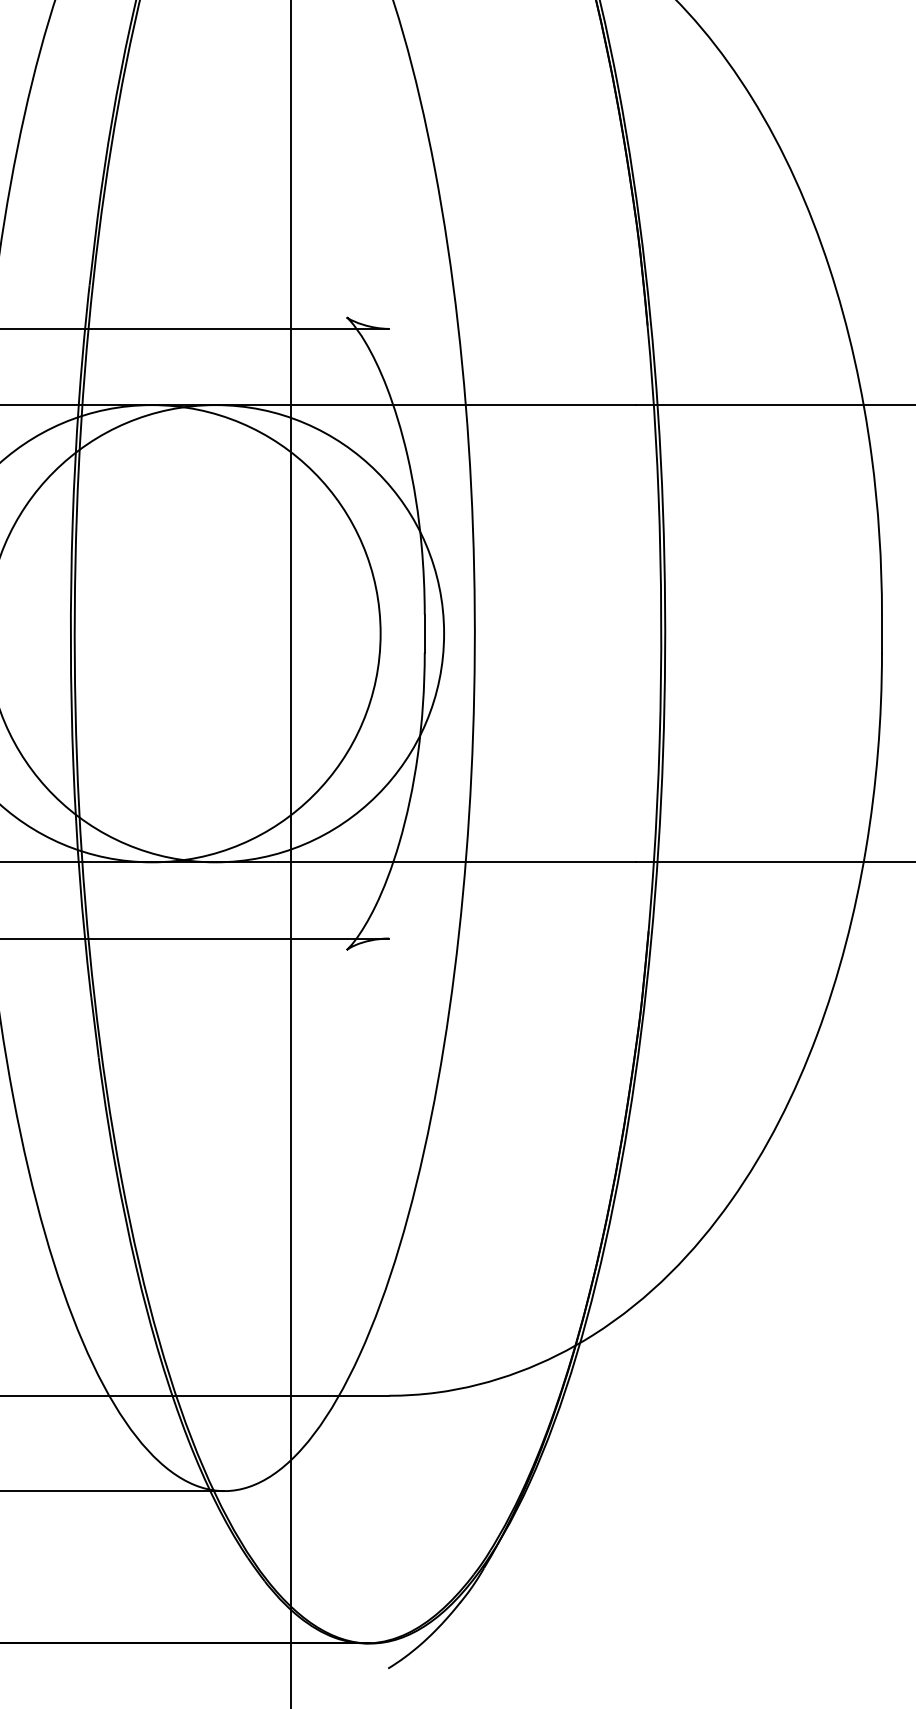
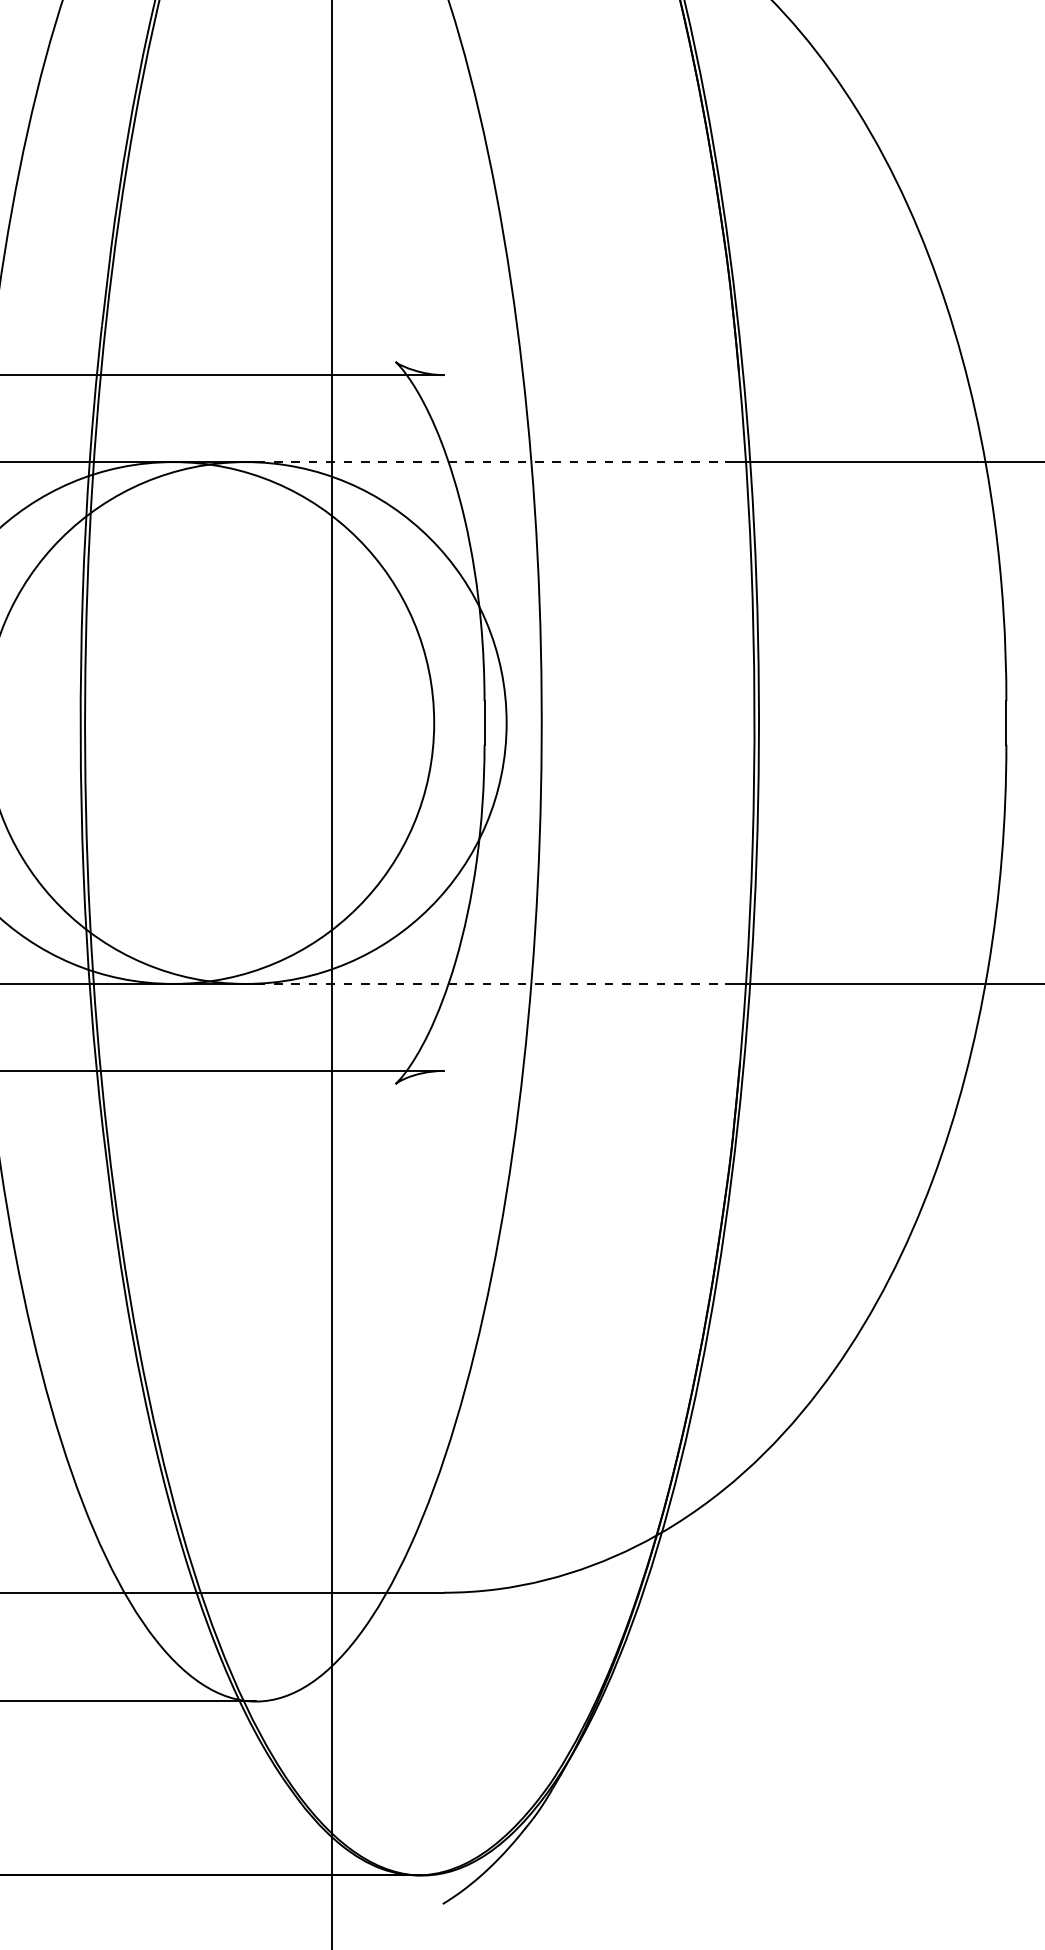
line: (430, 405) -> (491, 462), solid -> dashed
line: (430, 861) -> (491, 983), solid -> dashed

